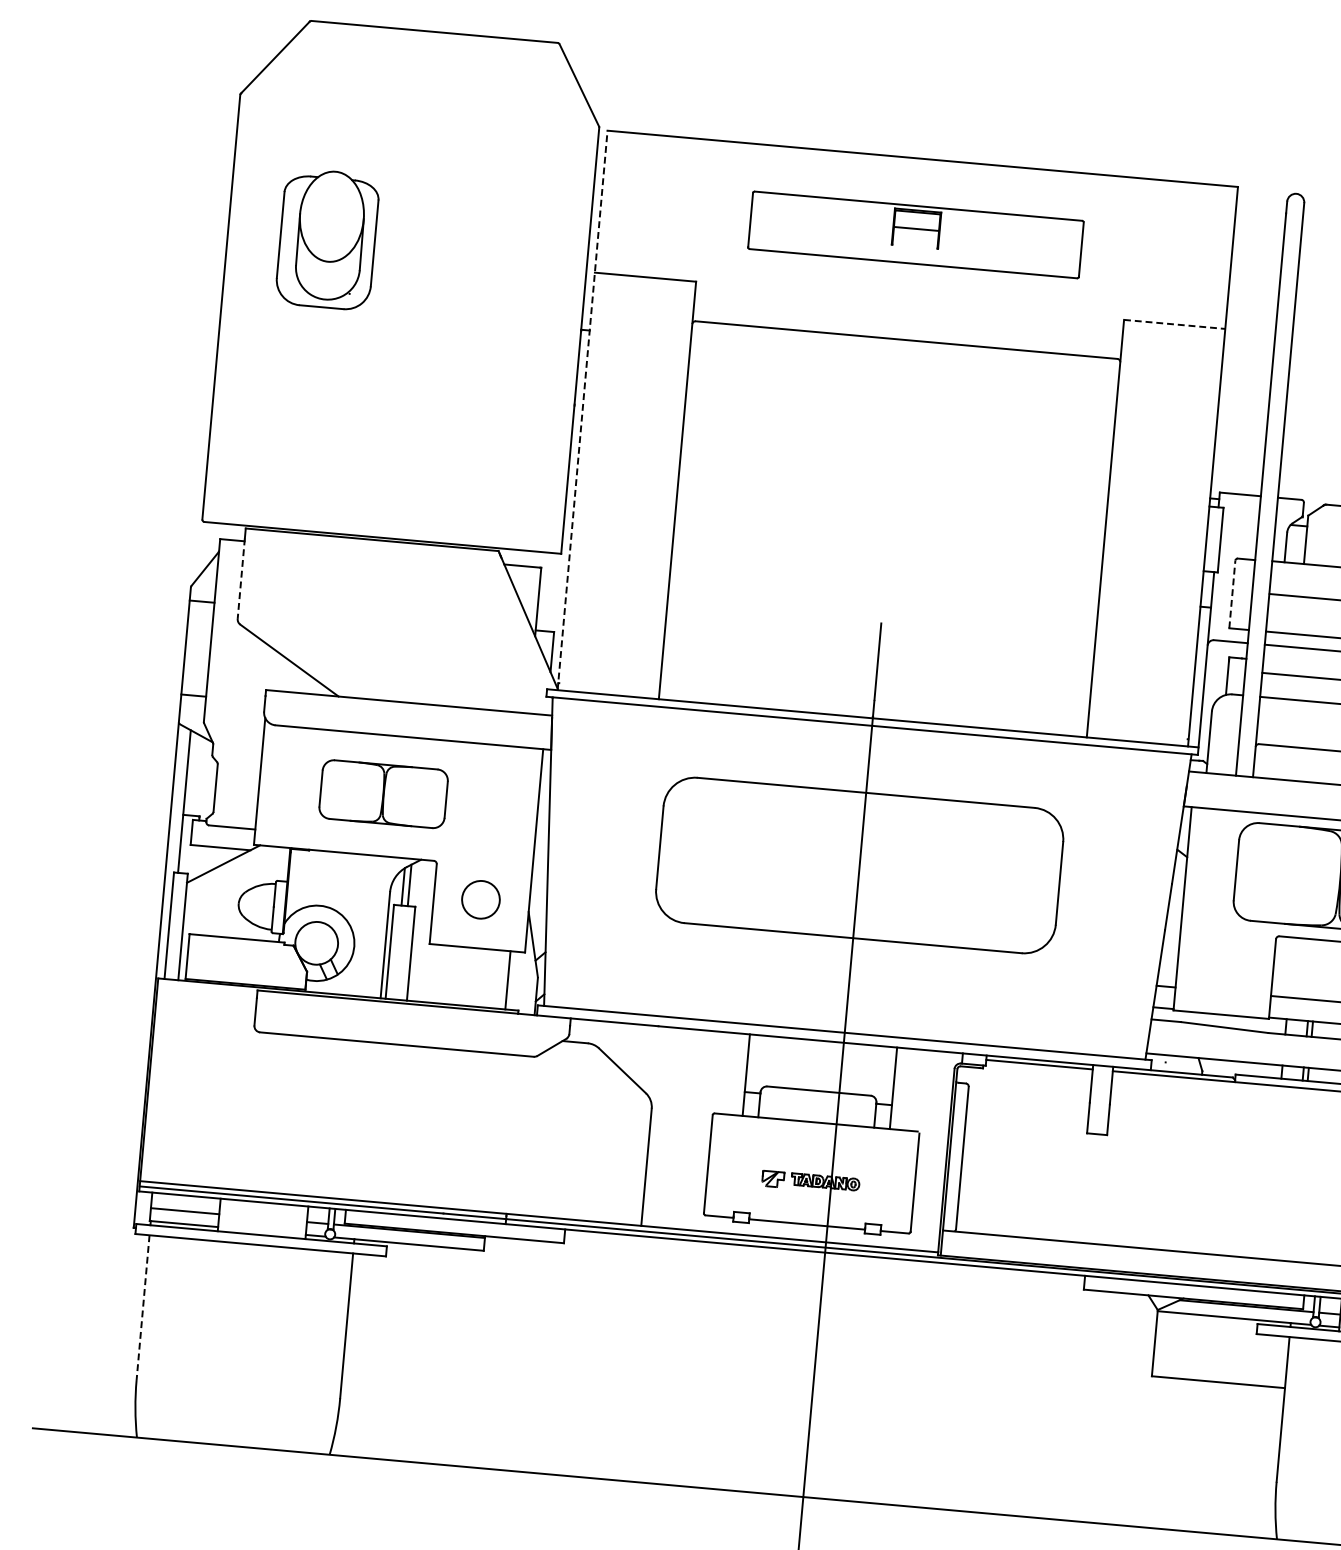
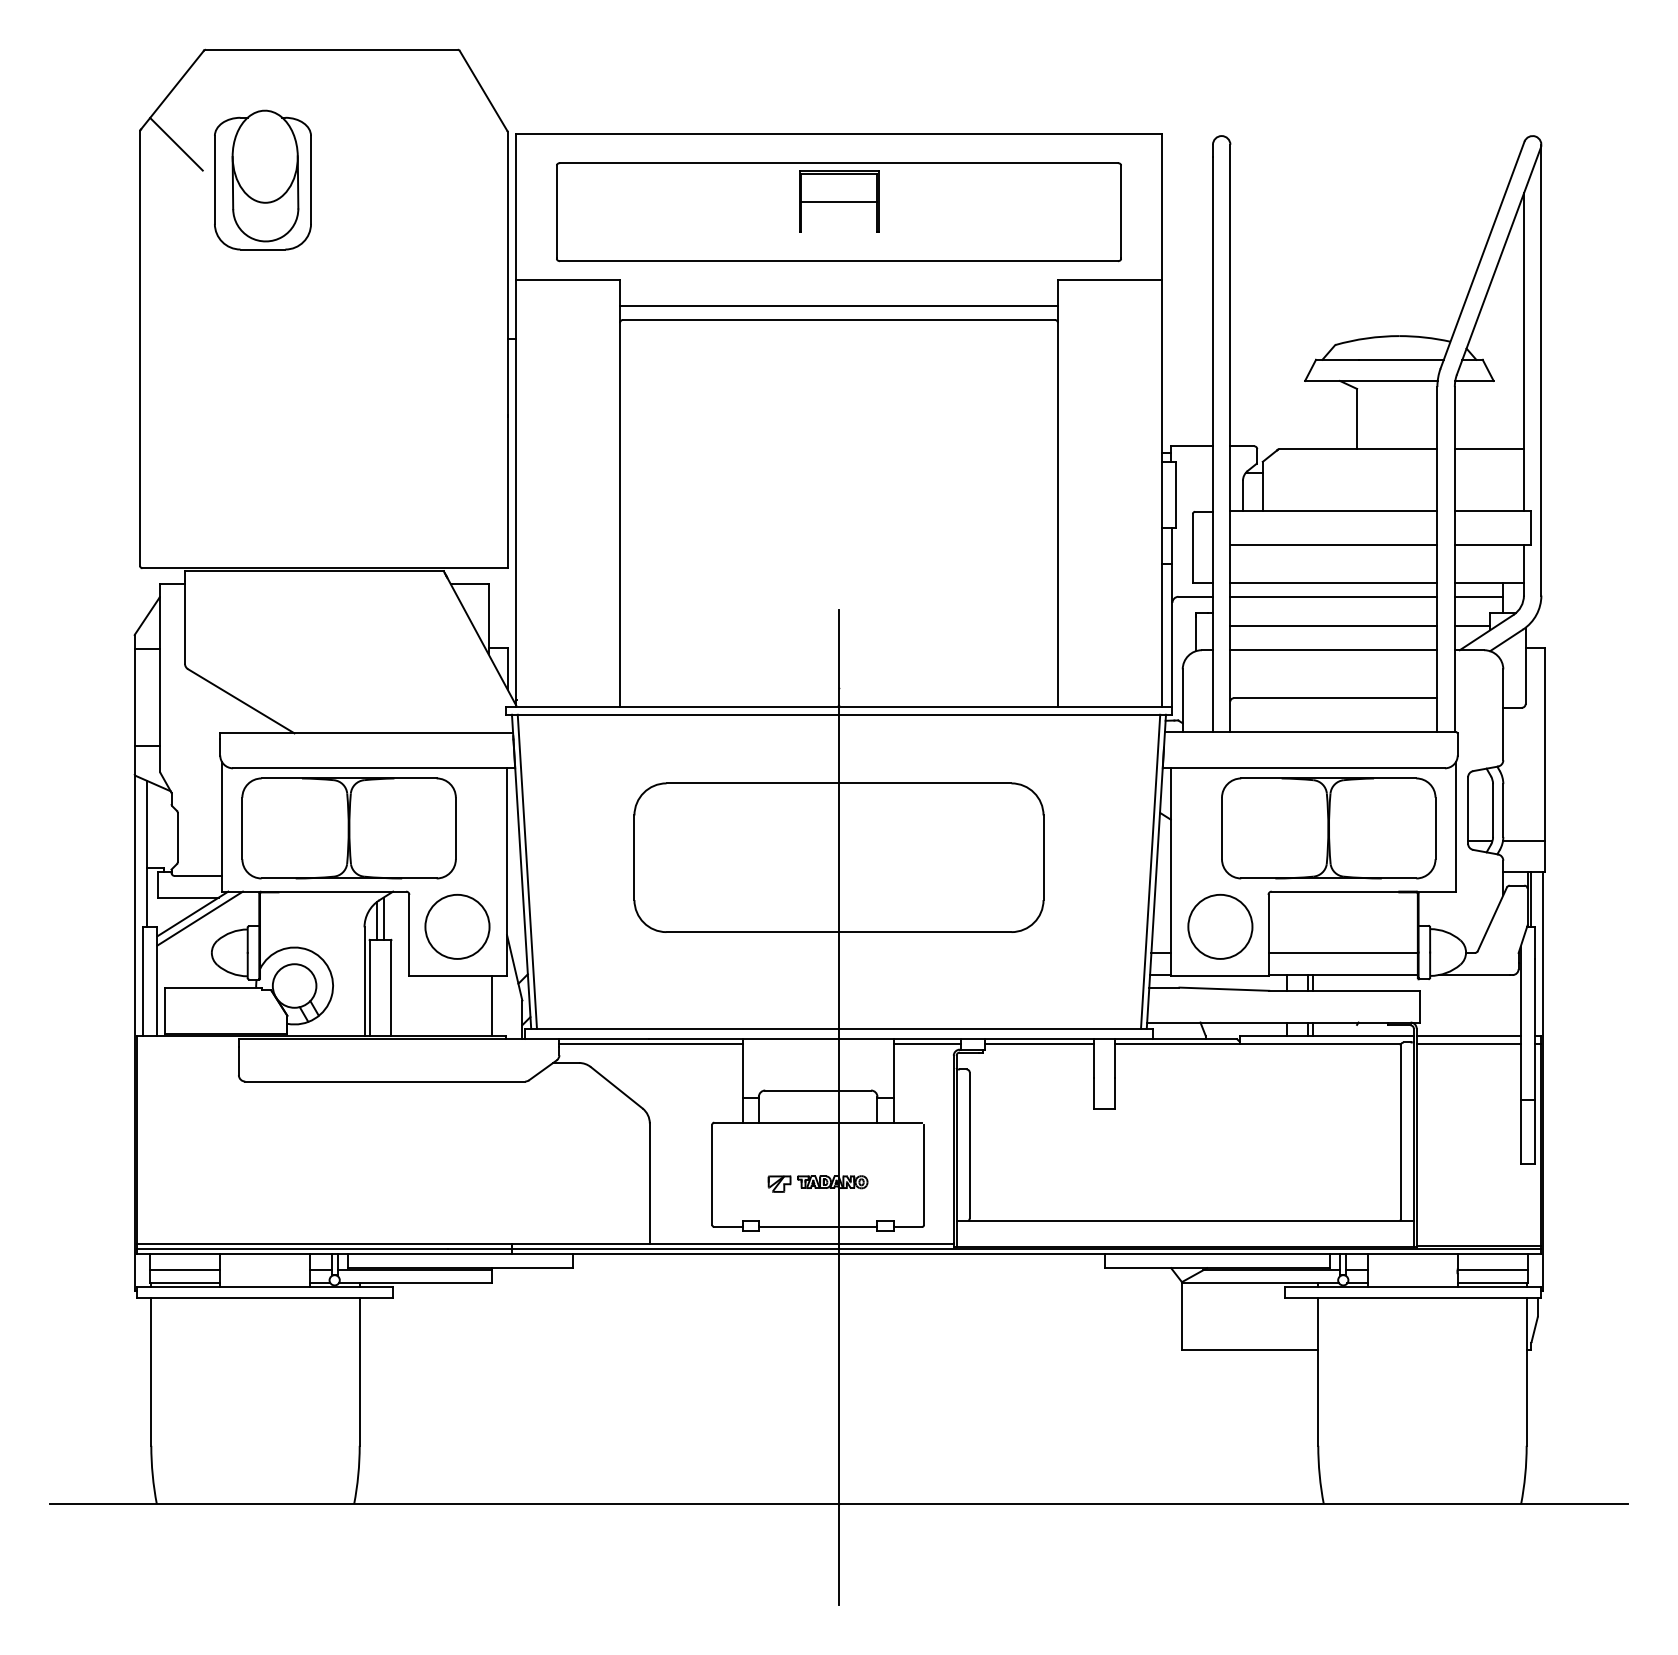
line: (274, 109) -> (176, 143), added
part: (915, 235) -> (838, 212), size x1.67
part: (327, 238) -> (262, 179), moved
line: (1174, 324) -> (1109, 279), dashed -> solid
line: (907, 325) -> (838, 305), added
line: (582, 410) -> (516, 420), dashed -> solid
line: (240, 579) -> (184, 623), dashed -> solid
line: (1232, 594) -> (1192, 548), dashed -> solid
part: (383, 794) -> (348, 828), size x1.67
line: (554, 851) -> (527, 871), added
line: (229, 869) -> (199, 918), added
circle: (481, 899) -> (457, 926), size x1.67
line: (1162, 906) -> (1150, 871), added
circle: (1226, 965) -> (1220, 926), added
line: (659, 1030) -> (650, 1043), added
line: (928, 1054) -> (926, 1043), added
line: (143, 1308) -> (151, 1372), dashed -> solid

